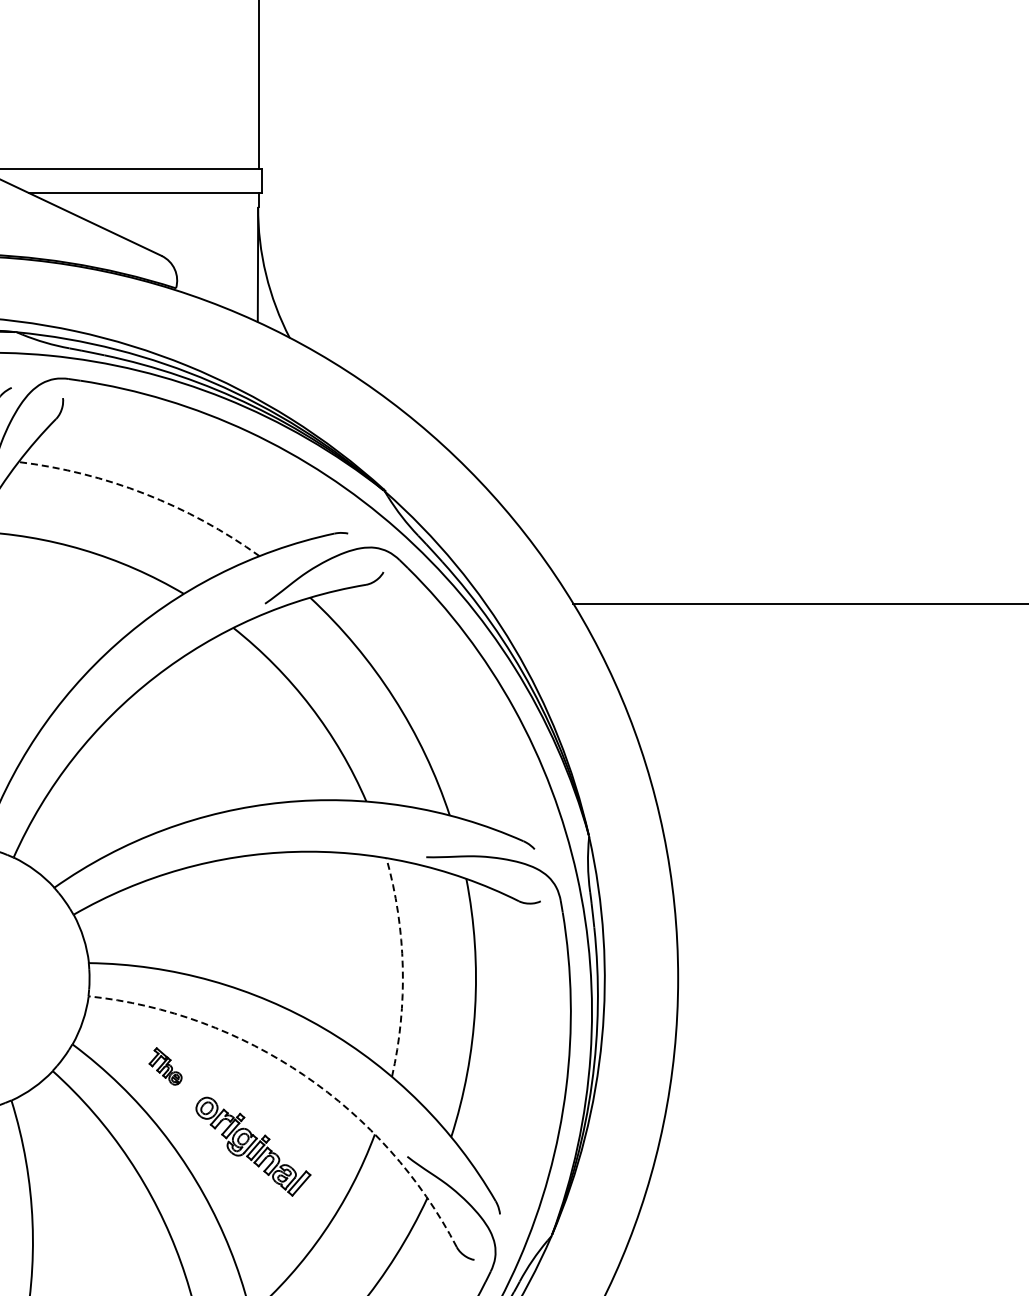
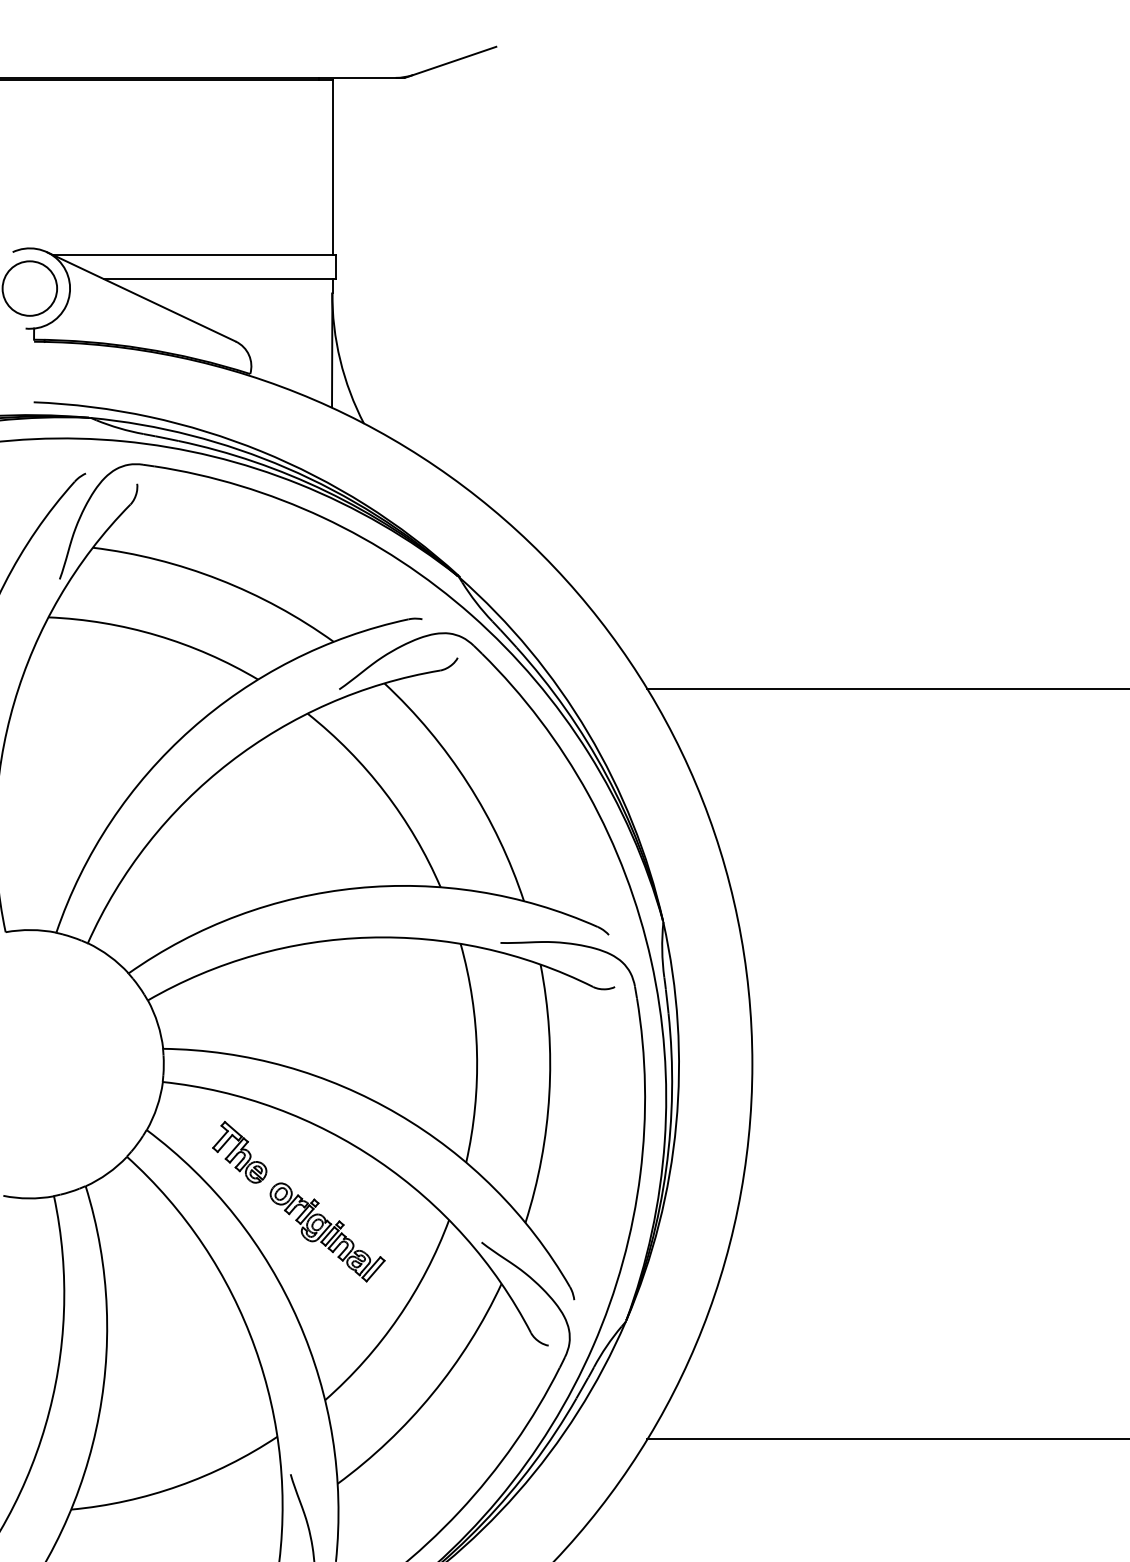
arc: (145, 493) -> (219, 579), dashed -> solid
arc: (403, 966) -> (477, 1052), dashed -> solid
part: (165, 1065) -> (239, 1151), size x1.67
arc: (304, 1075) -> (378, 1161), dashed -> solid

